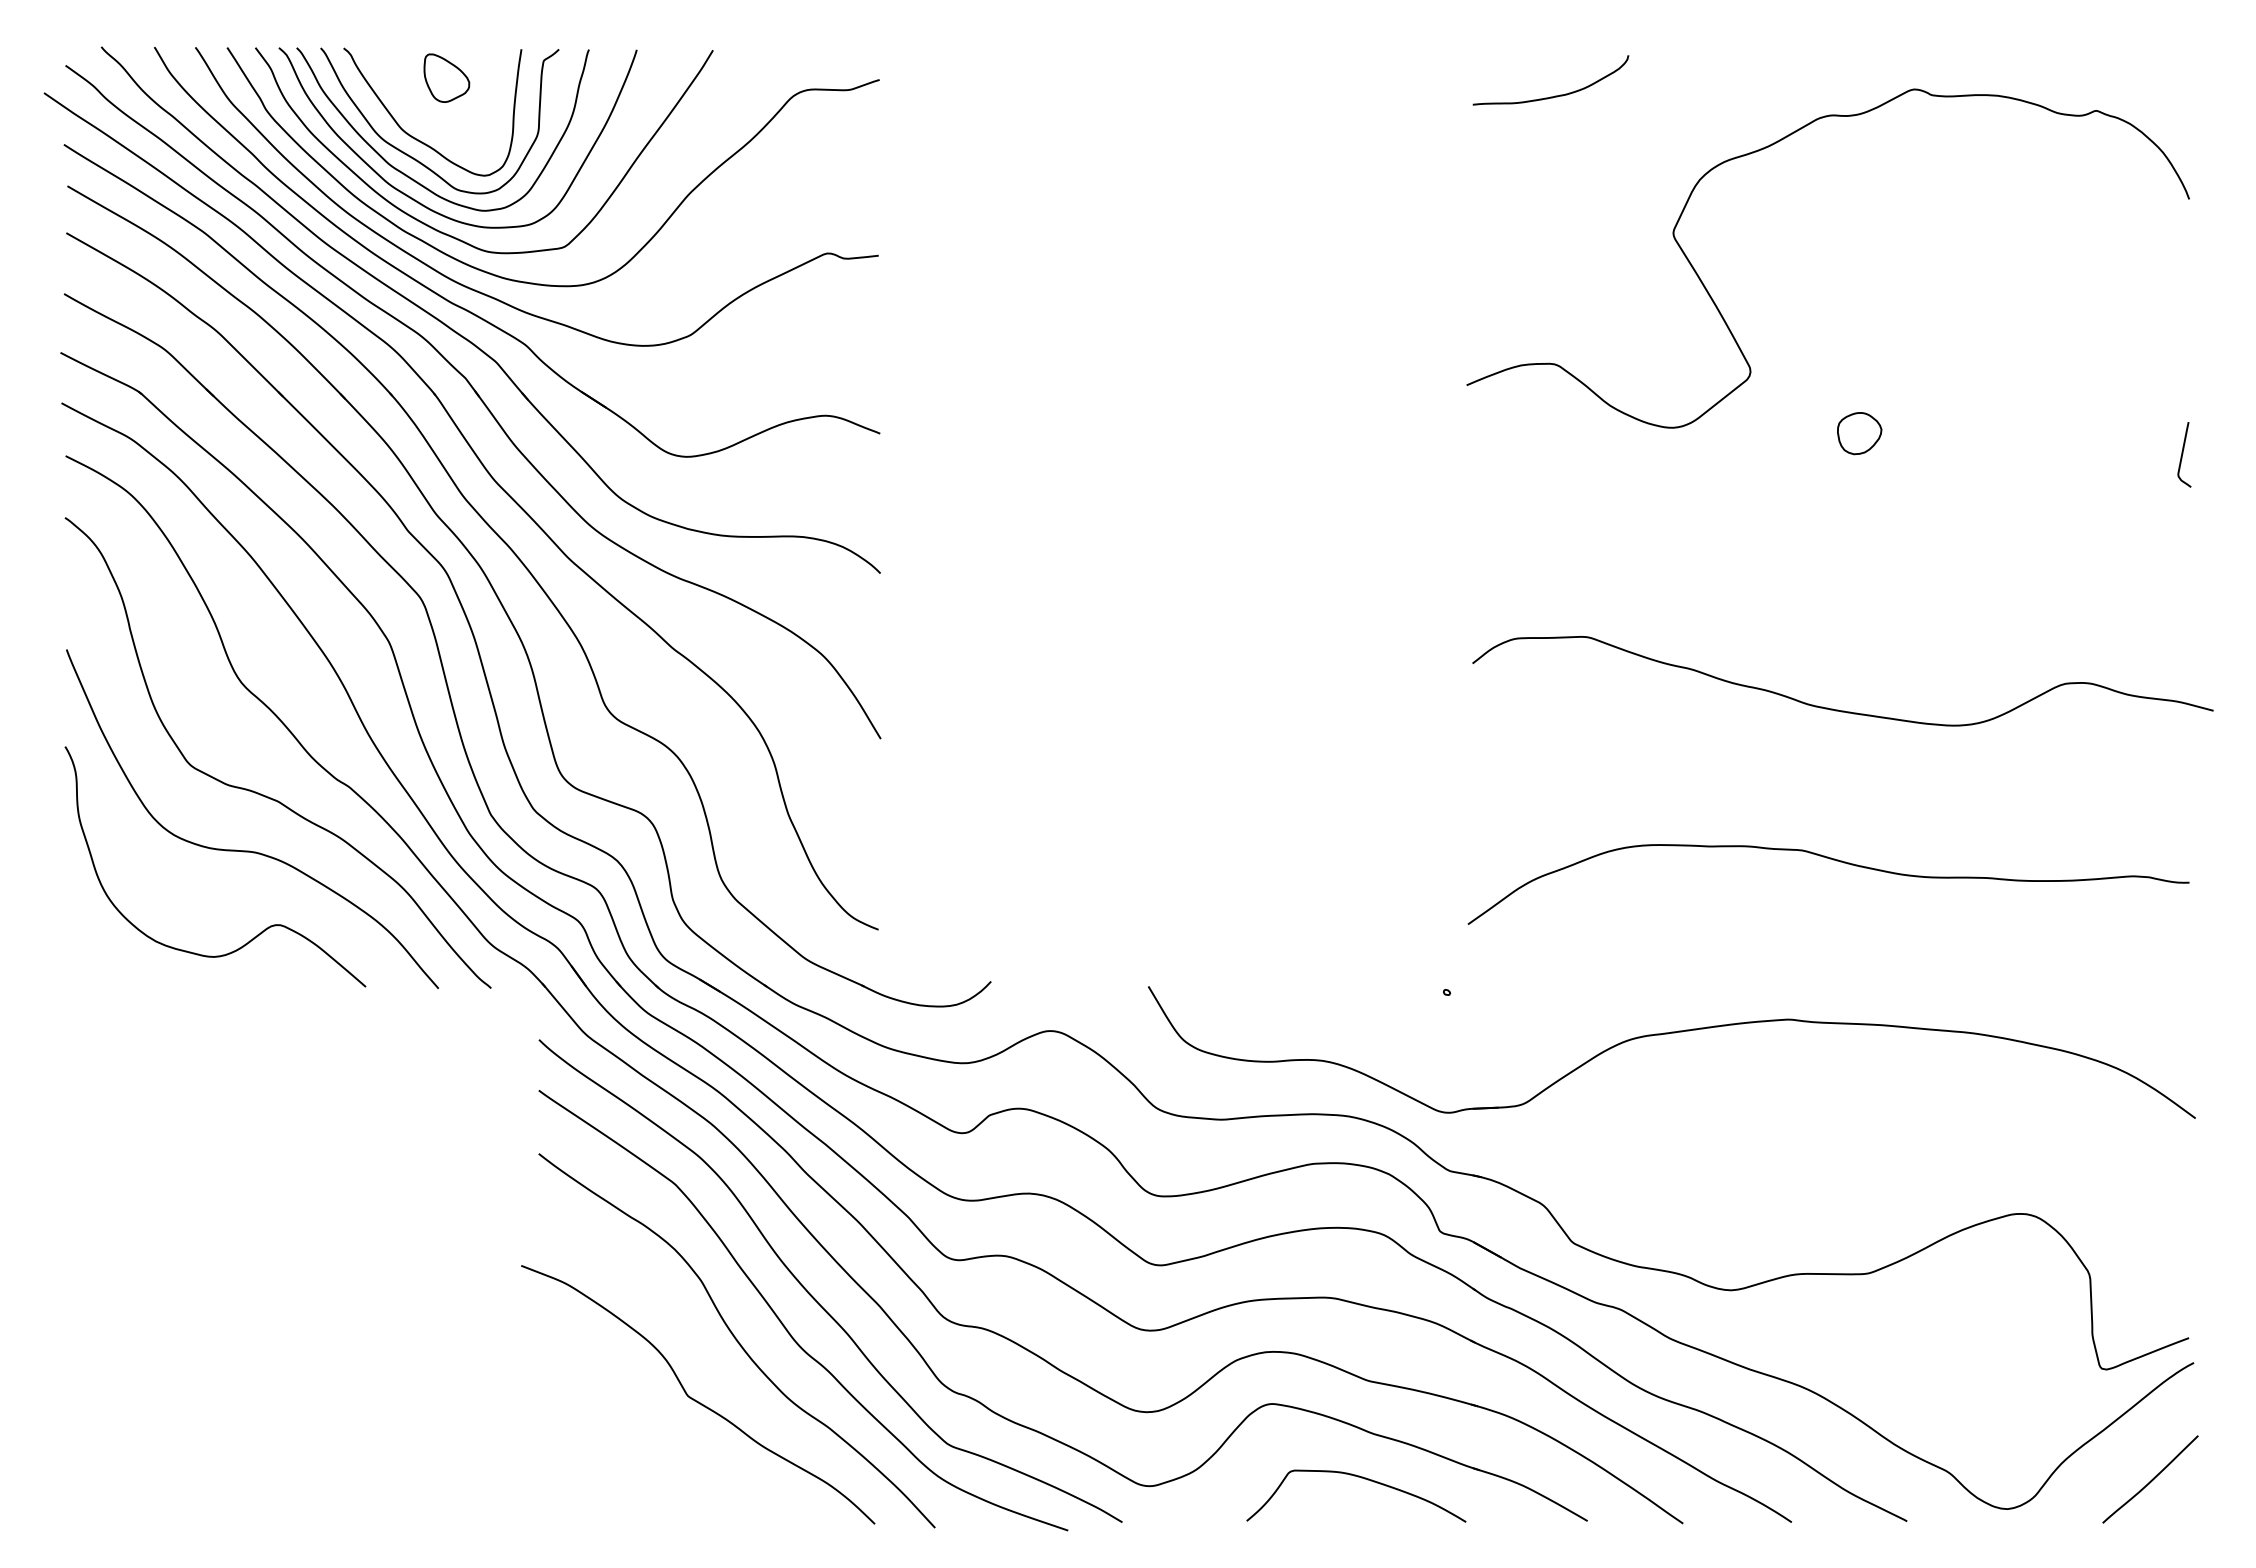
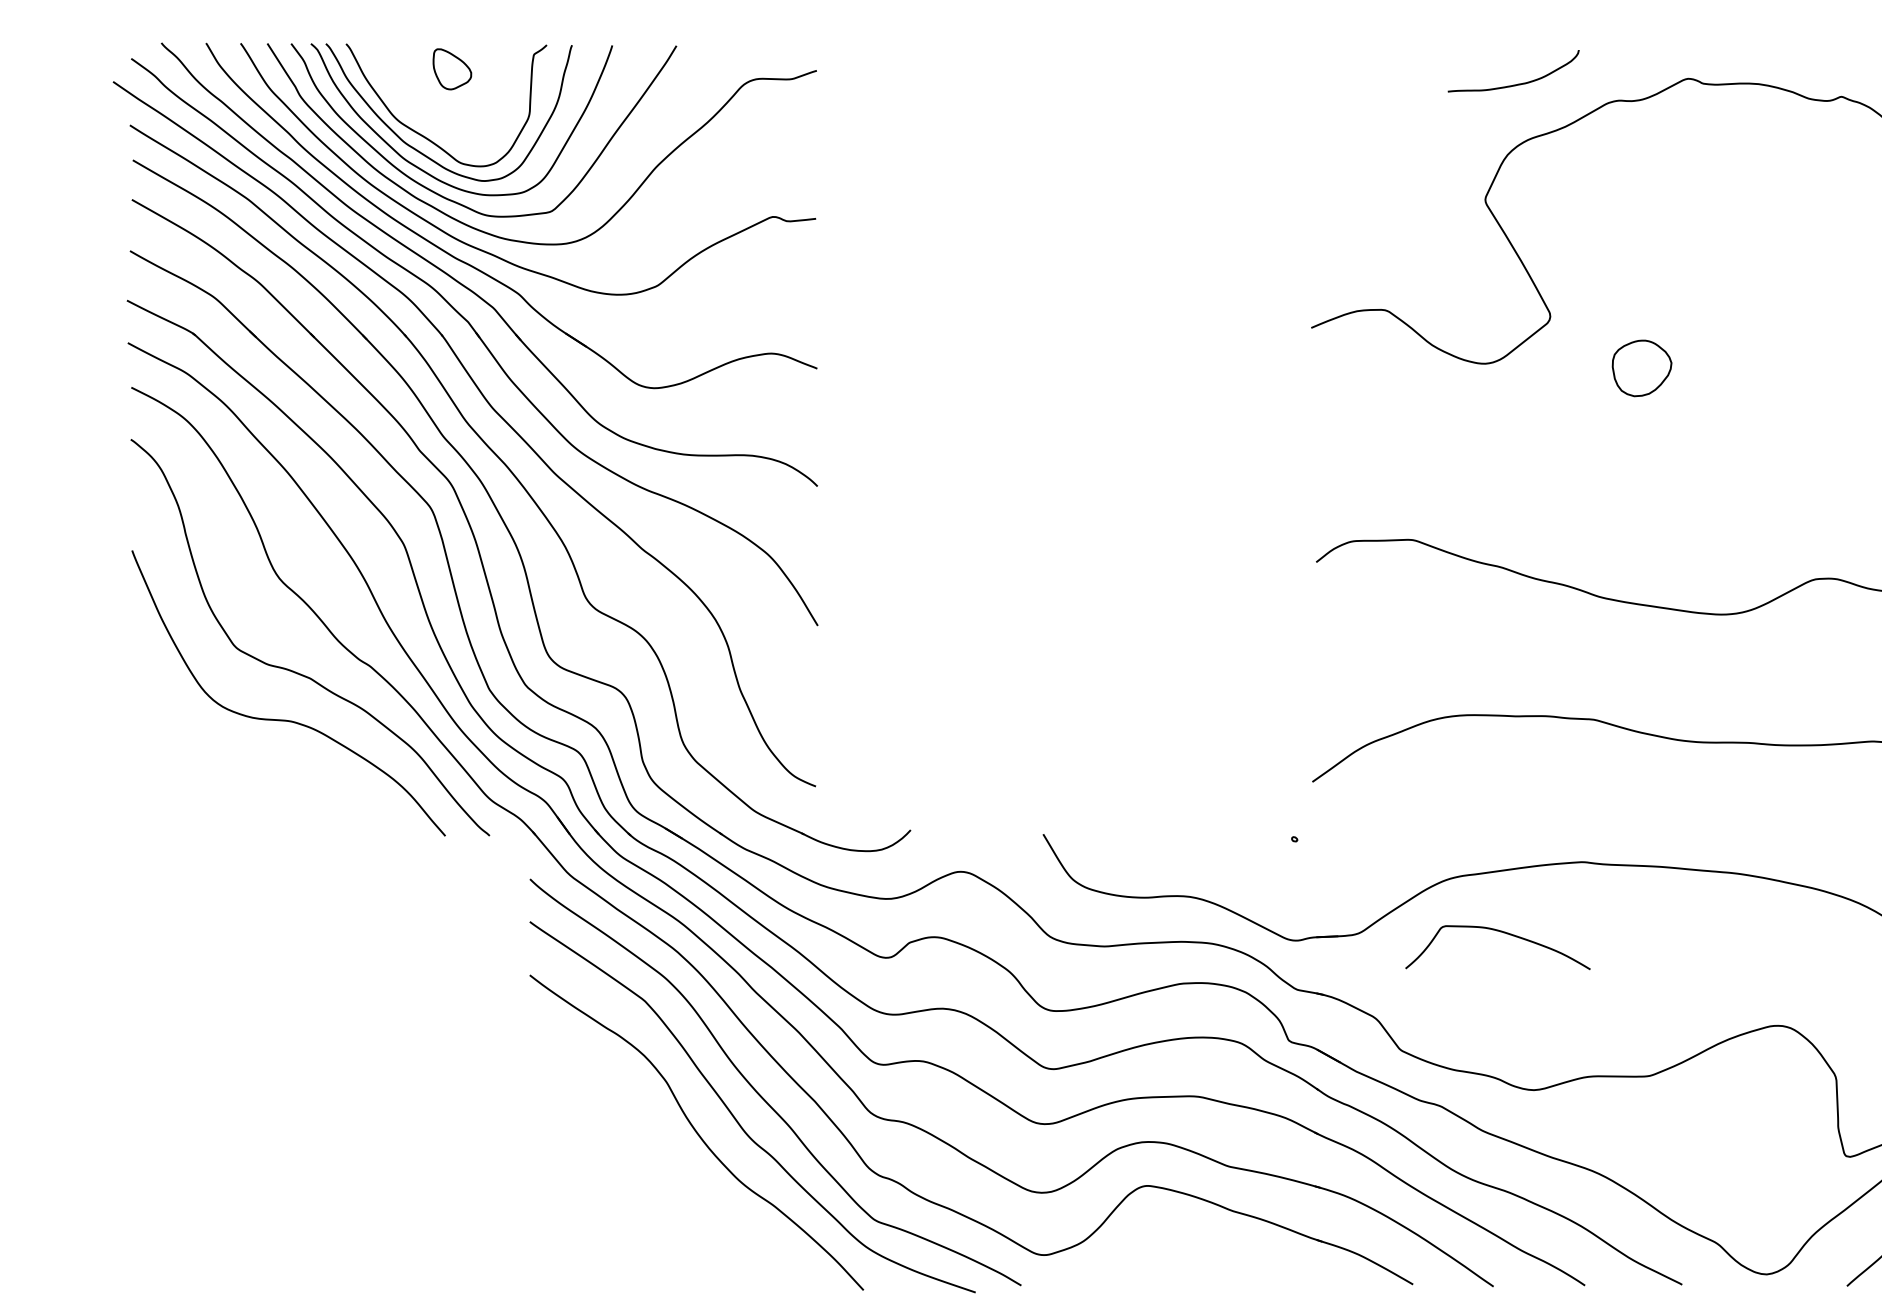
curve: (1555, 95) -> (1517, 83), moved
curve: (415, 137) -> (425, 119), removed
part: (1859, 433) -> (1642, 368), size x1.6
curve: (262, 930) -> (297, 787), removed
curve: (695, 1399) -> (661, 1182), removed
curve: (1361, 1478) -> (1502, 932), moved

